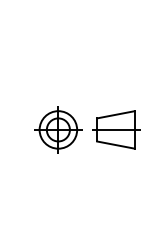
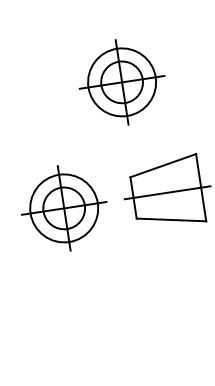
part: (100, 65) -> (122, 81), added

